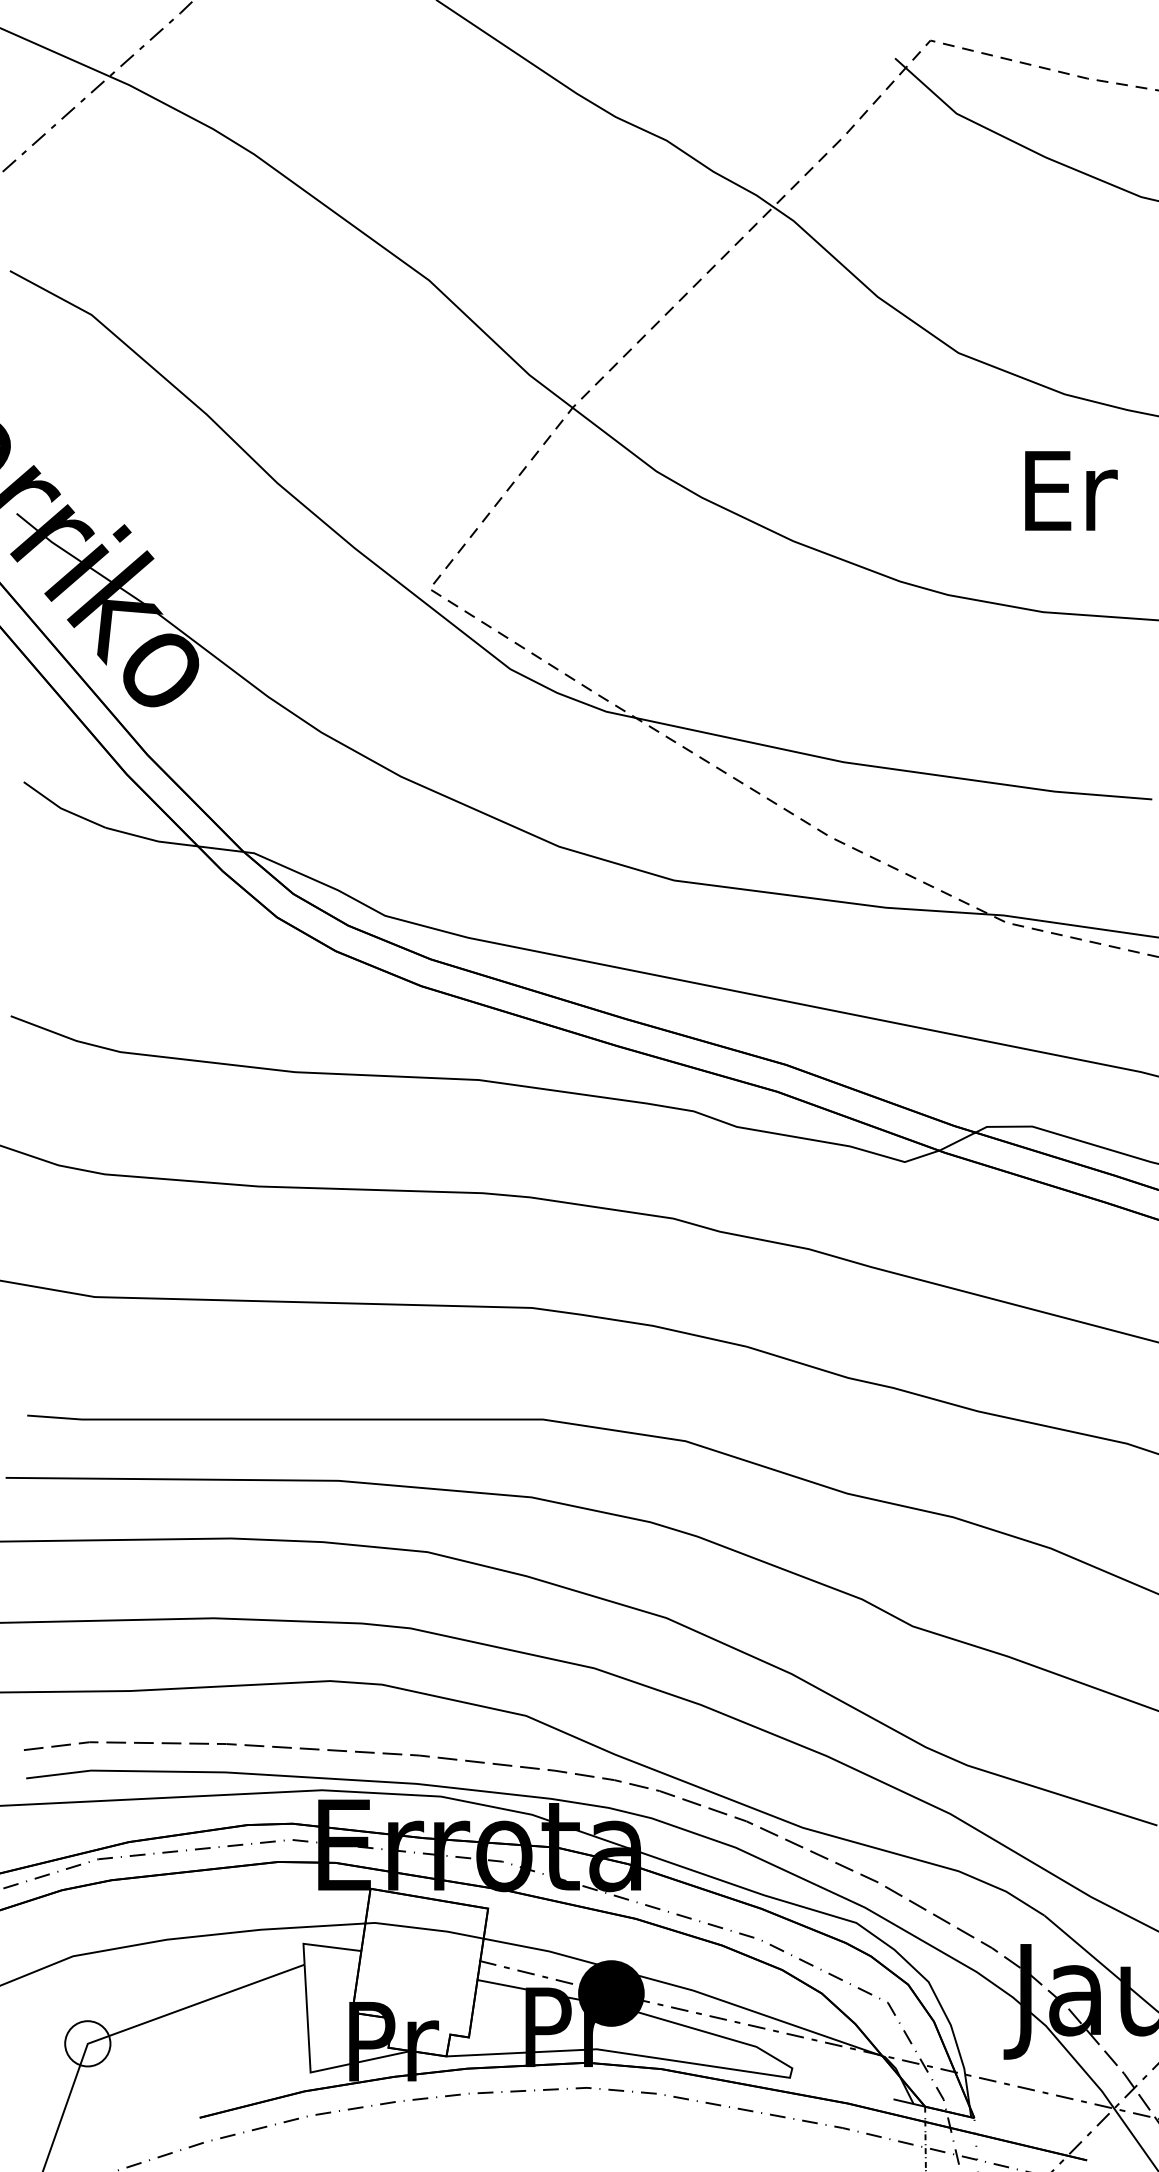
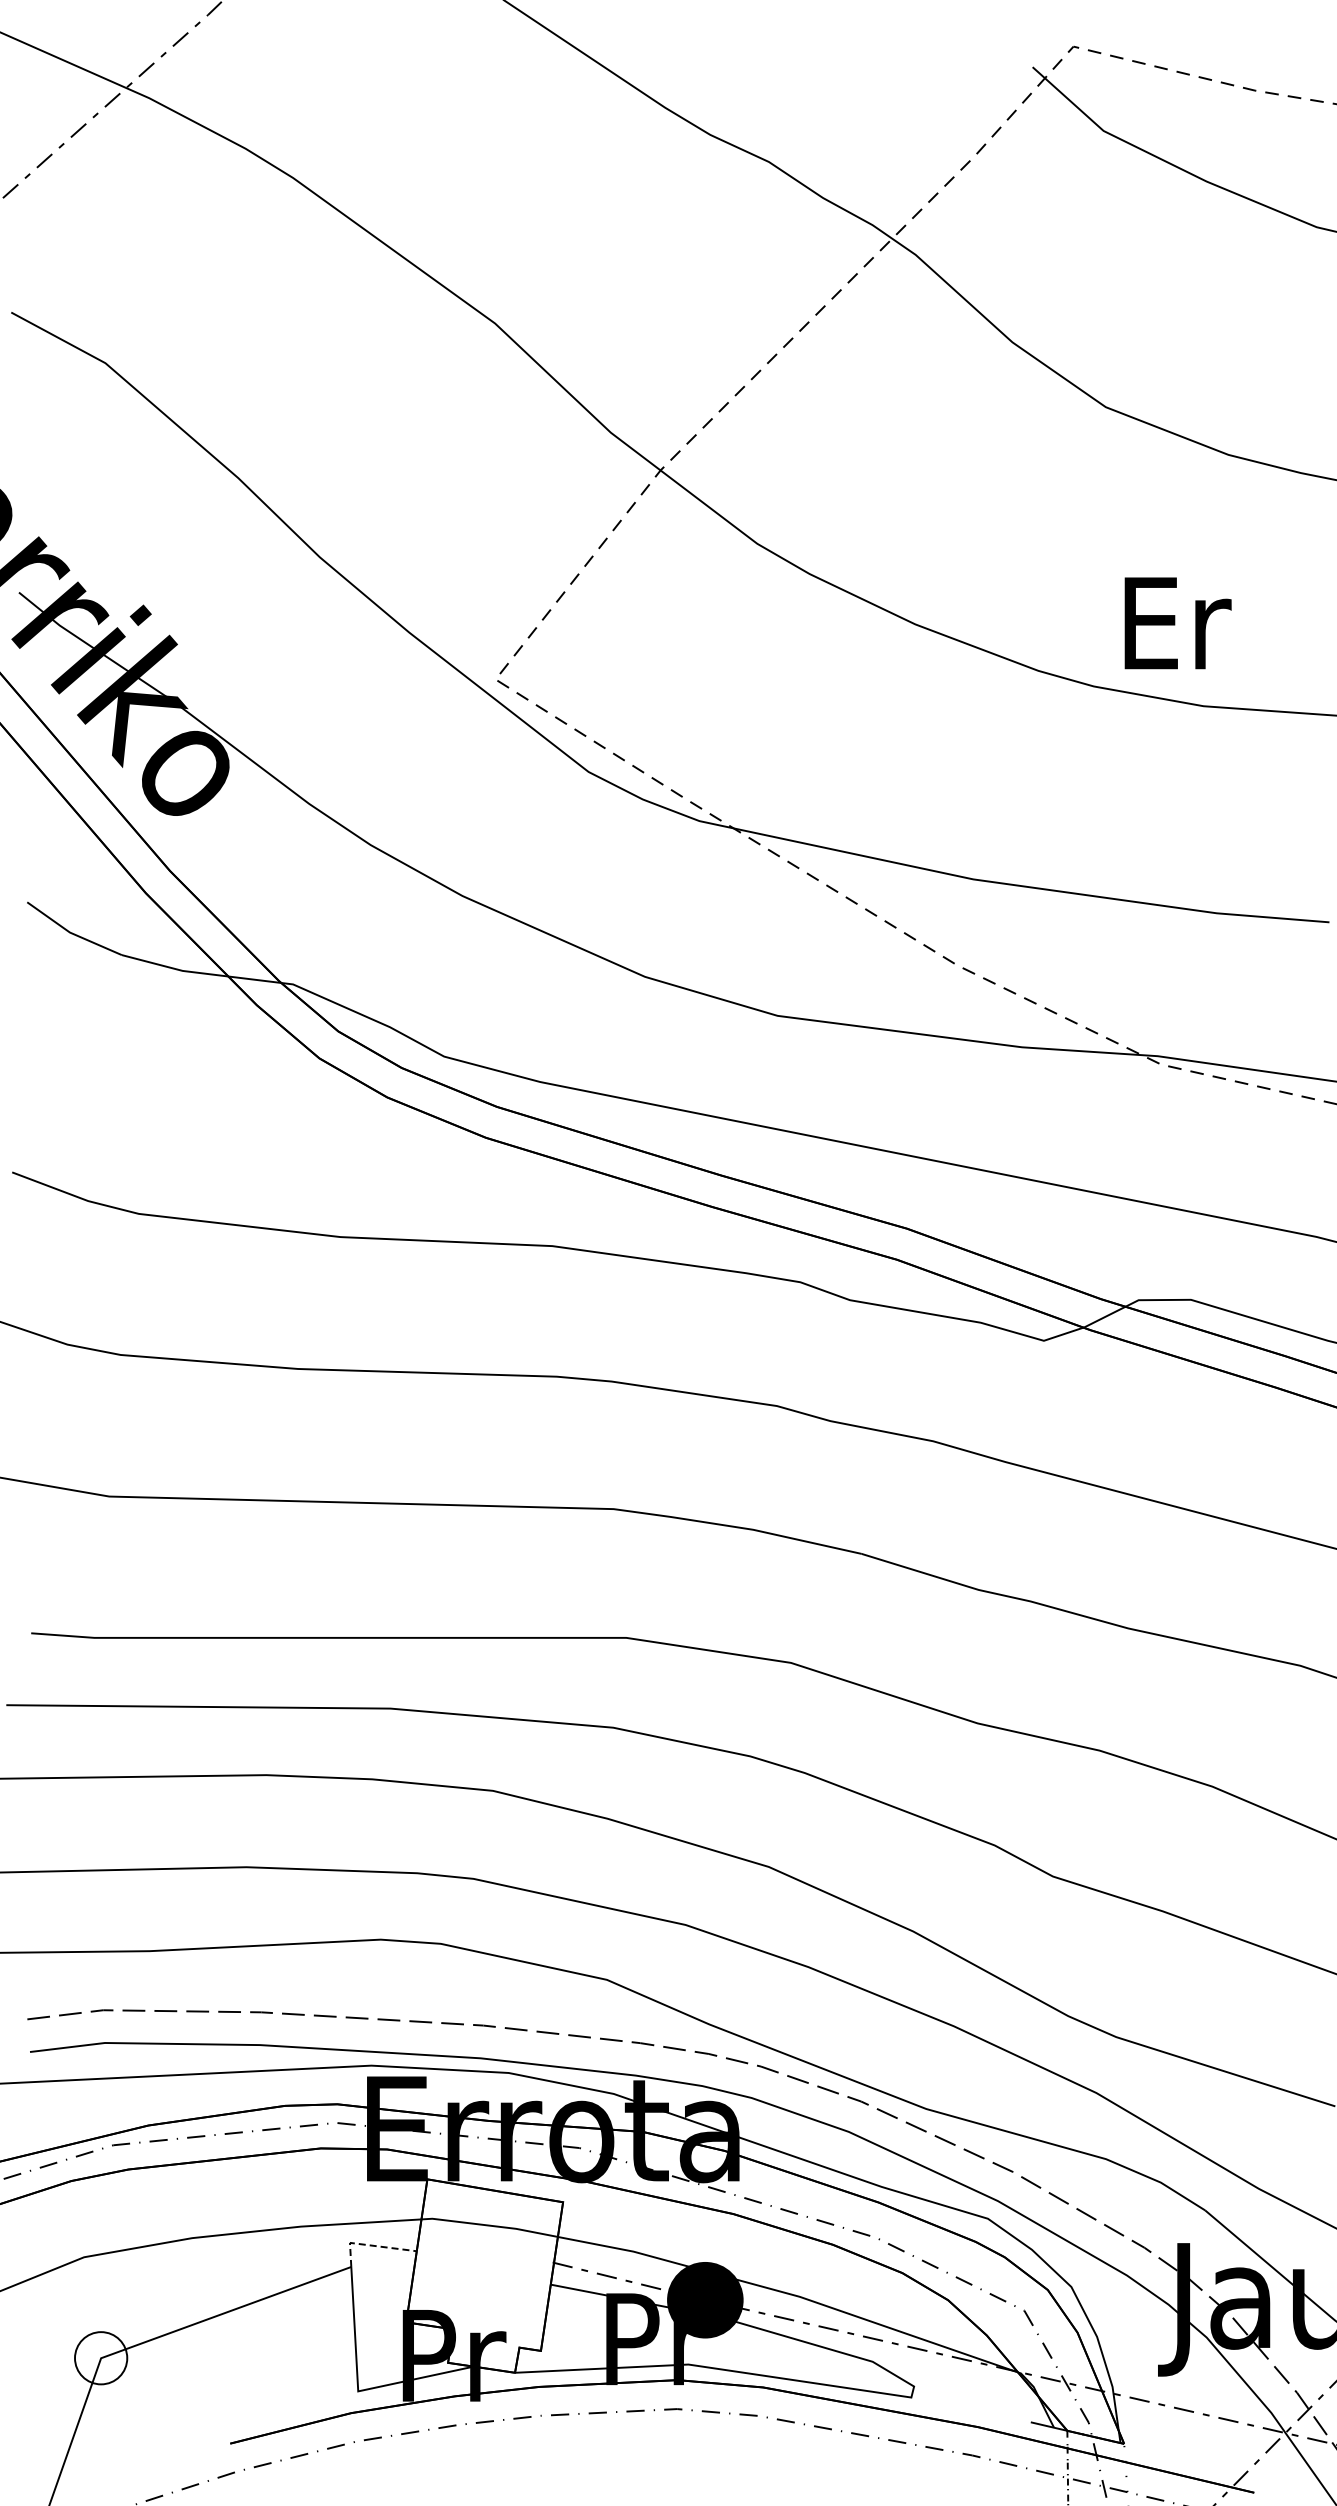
text: (1070, 491) -> (1177, 623), moved
line: (321, 1946) -> (370, 2245), solid -> dashed

